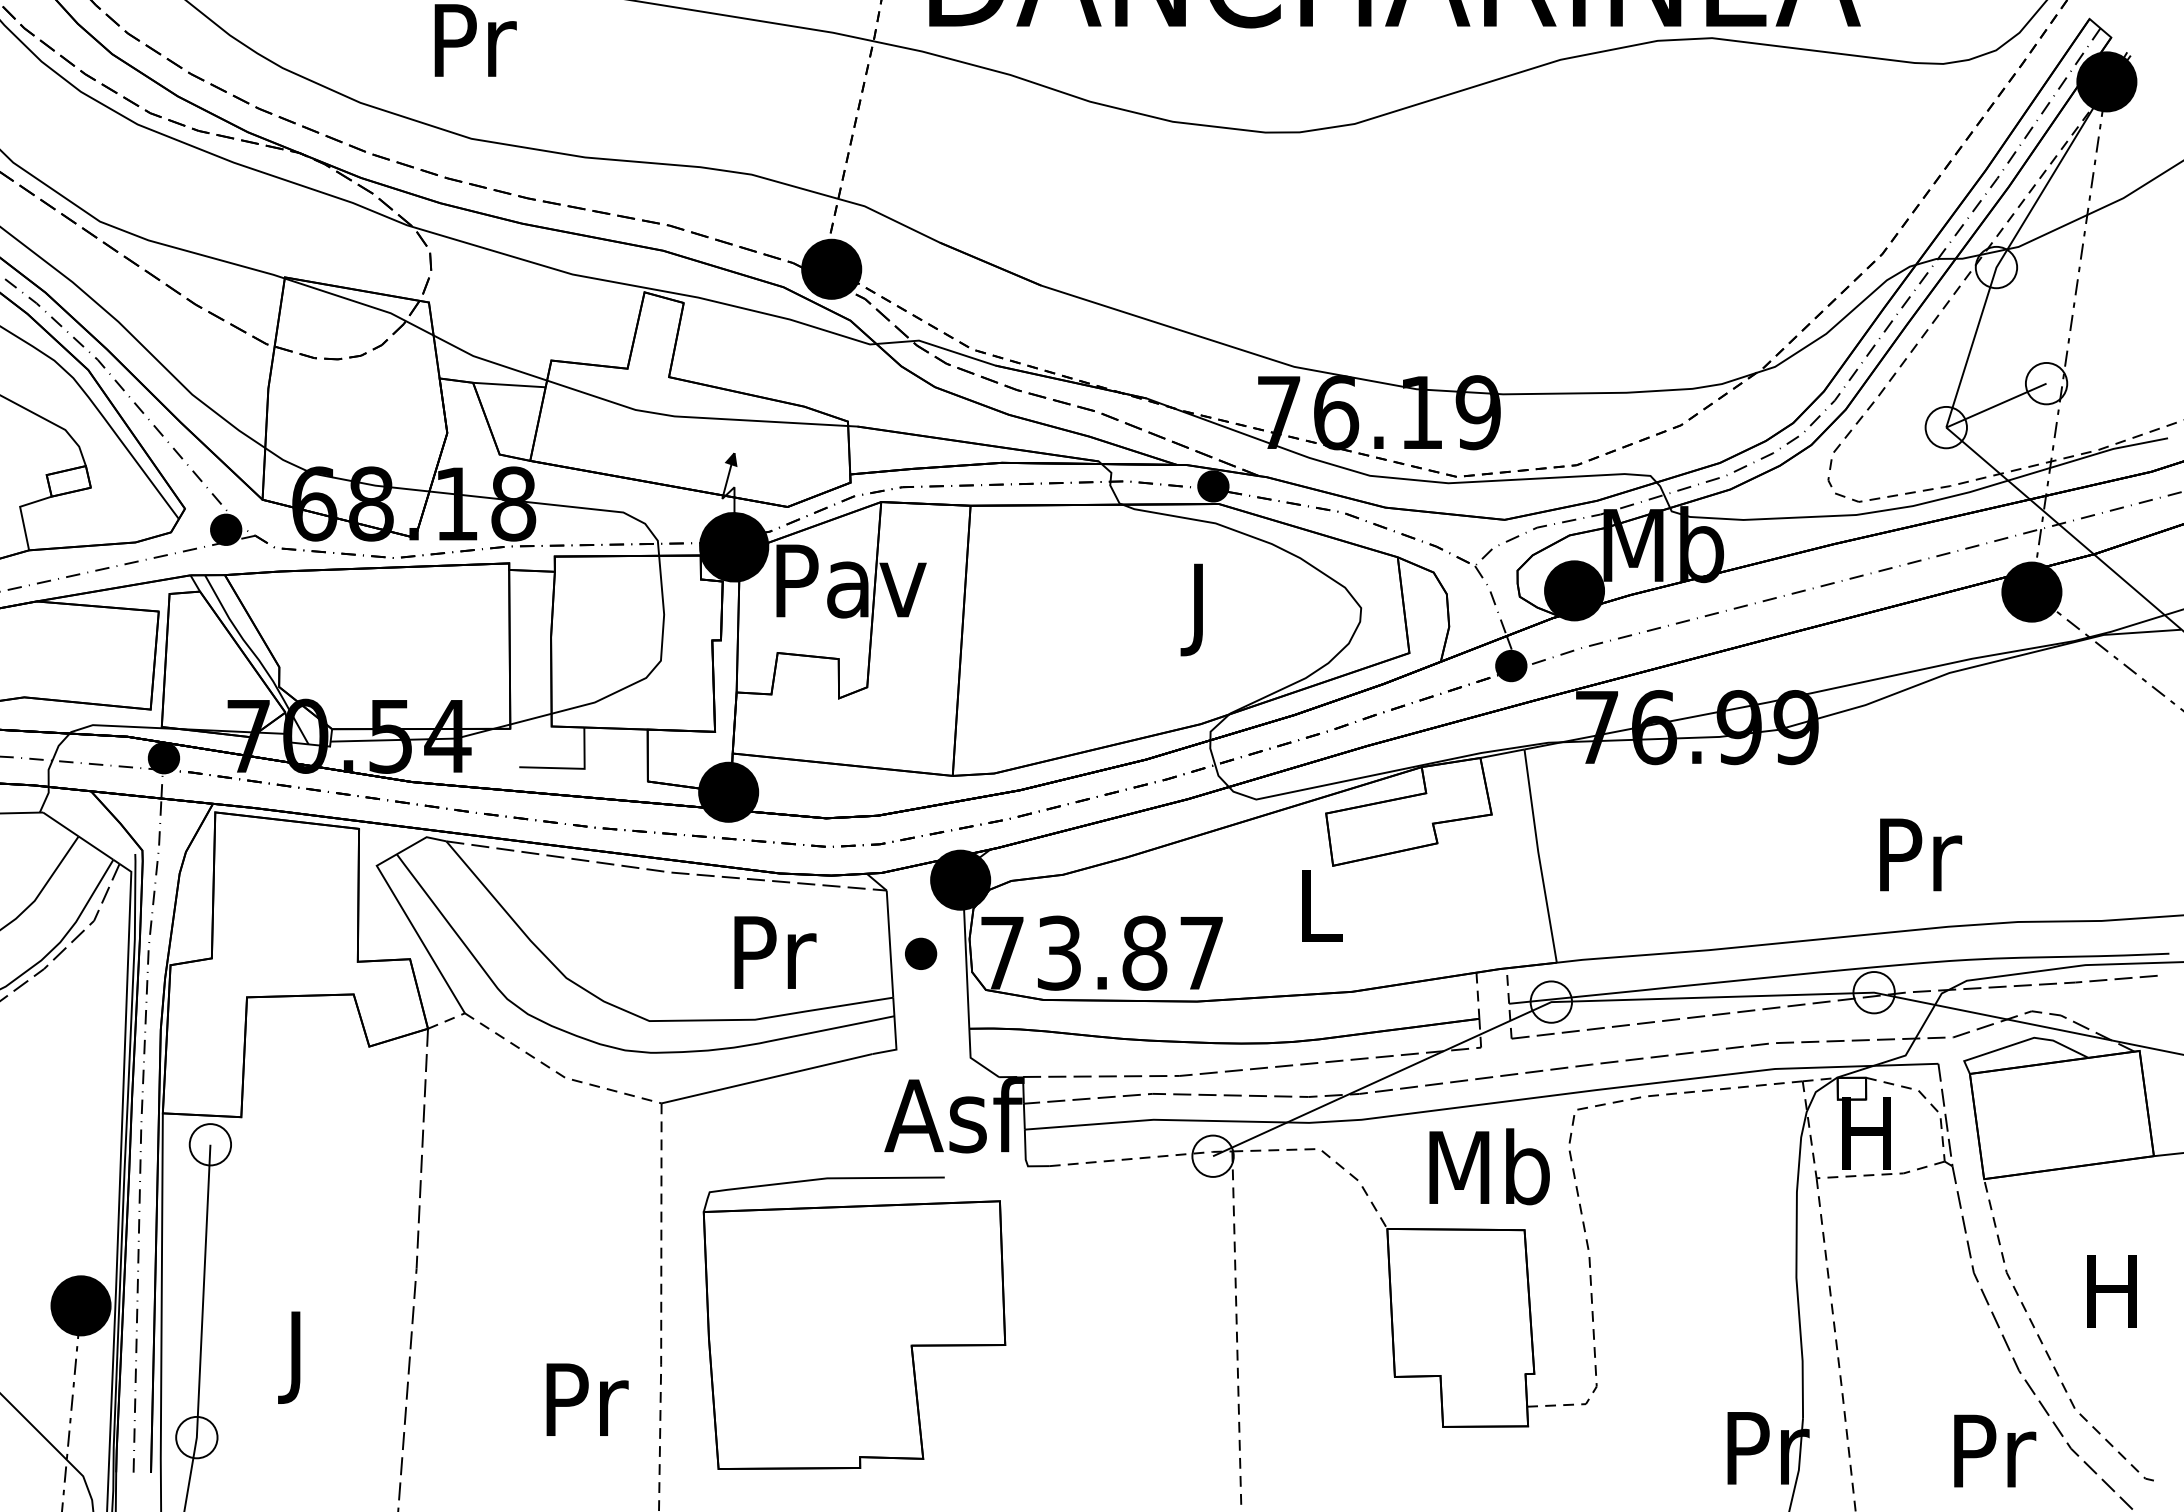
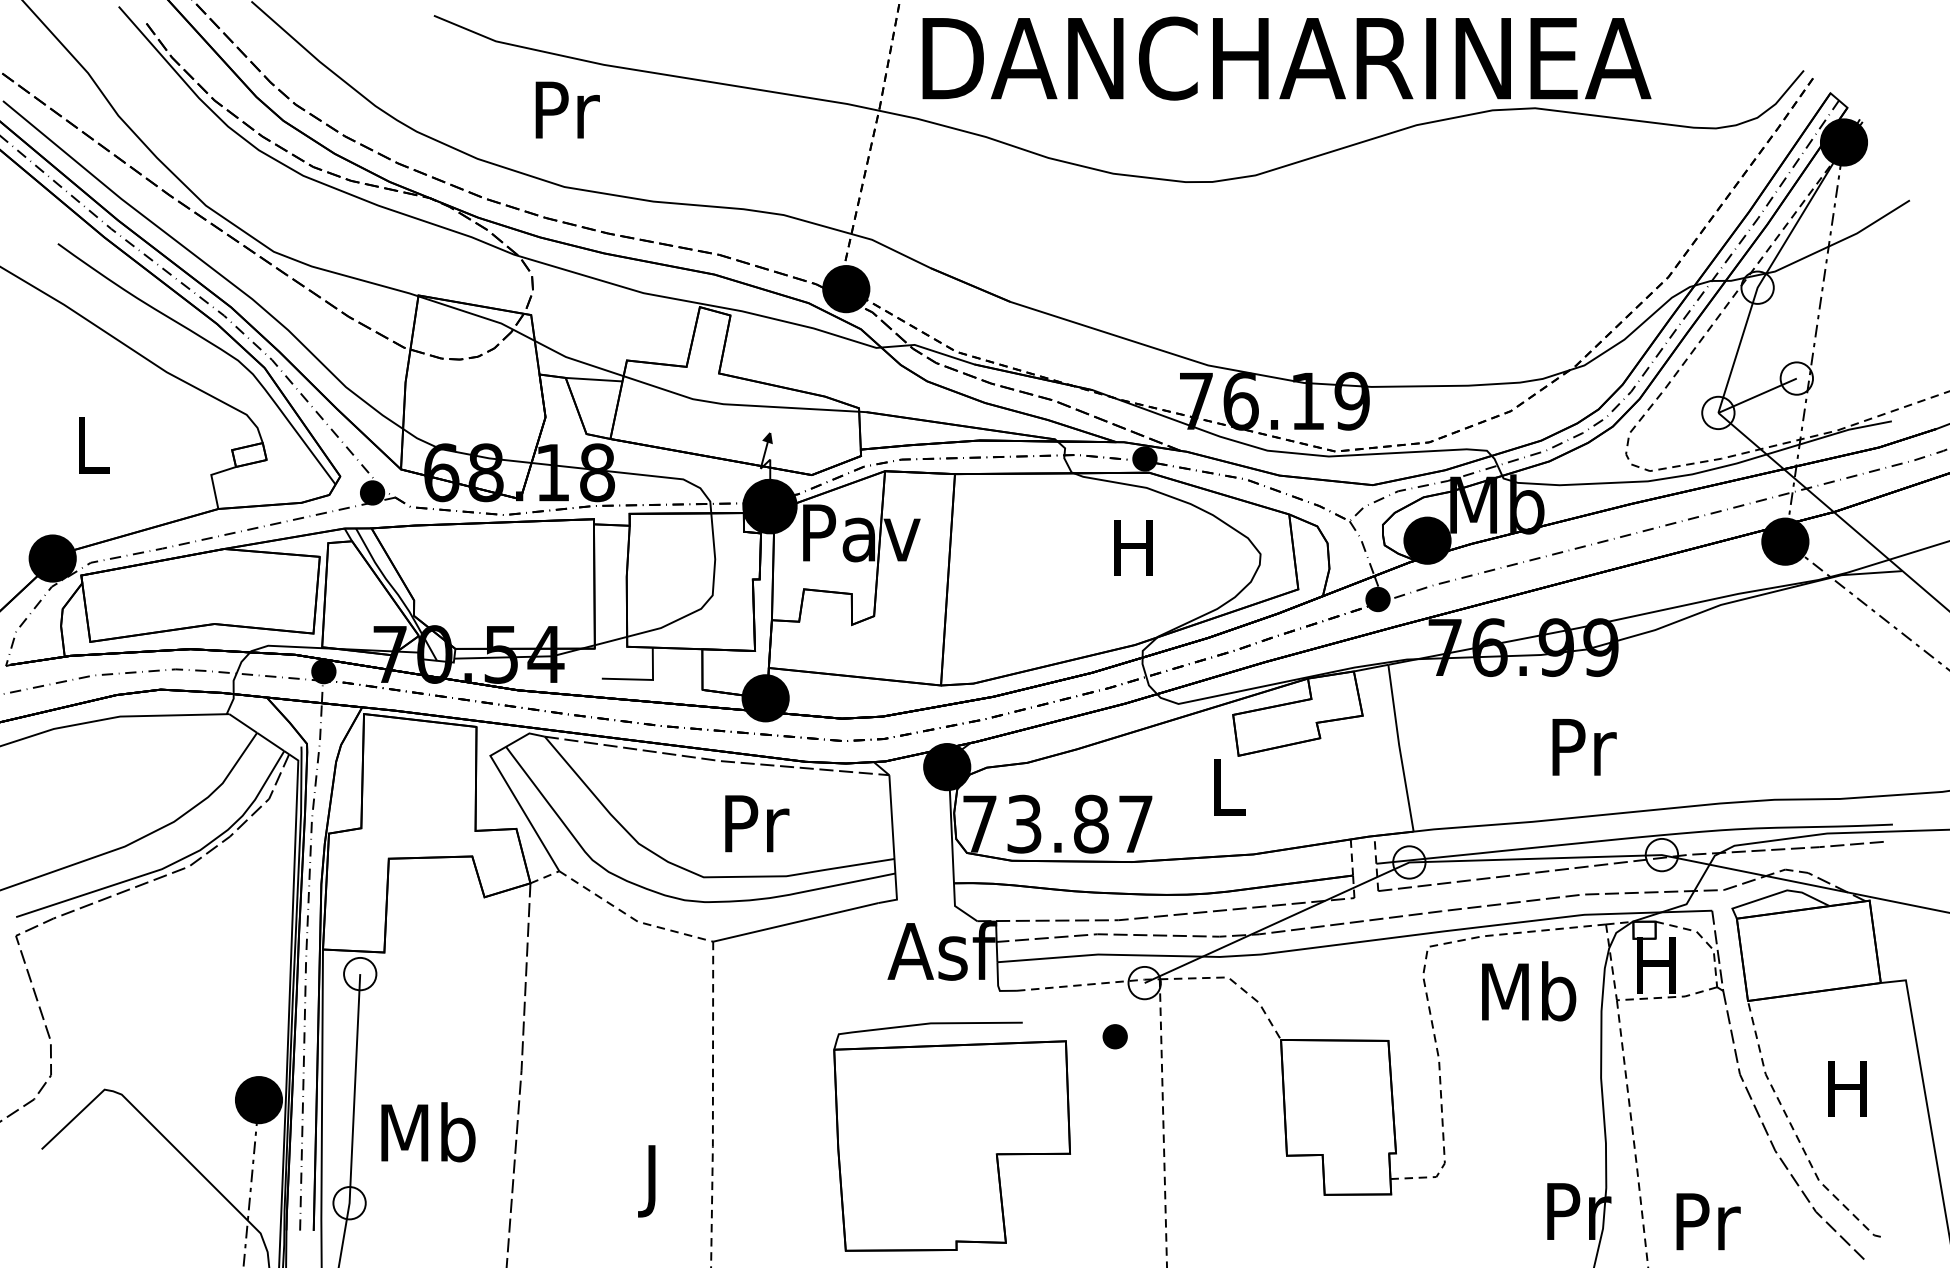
text: (1198, 609) -> (1133, 555), J -> H
text: (1920, 855) -> (1584, 747), moved
text: (775, 952) -> (757, 823), moved
part: (920, 953) -> (1114, 1036), moved
text: (1490, 1167) -> (1529, 991), moved
part: (853, 1322) -> (951, 1136), moved
text: (297, 1356) -> (428, 1139), J -> Mb
text: (587, 1409) -> (655, 1181), Pr -> J
text: (1995, 1450) -> (1708, 1221), moved

